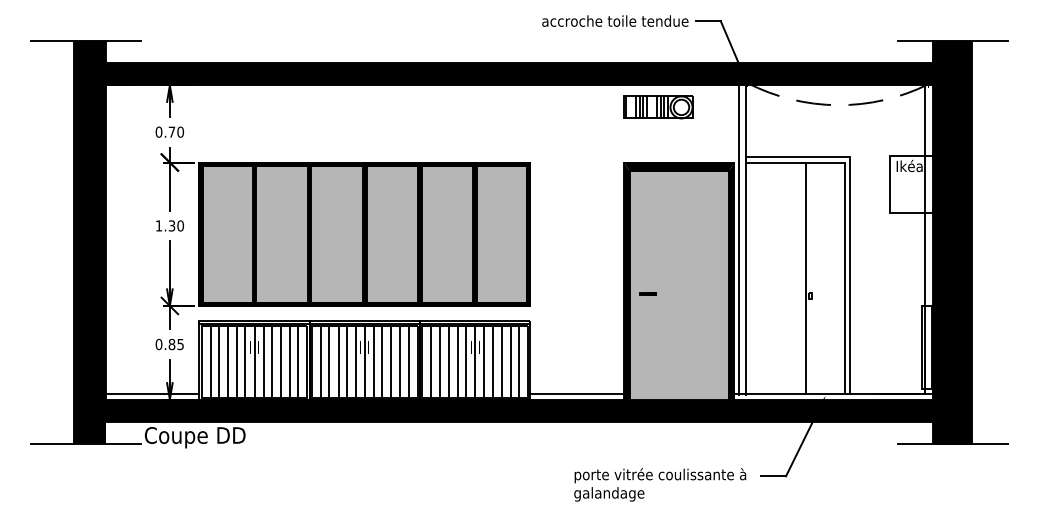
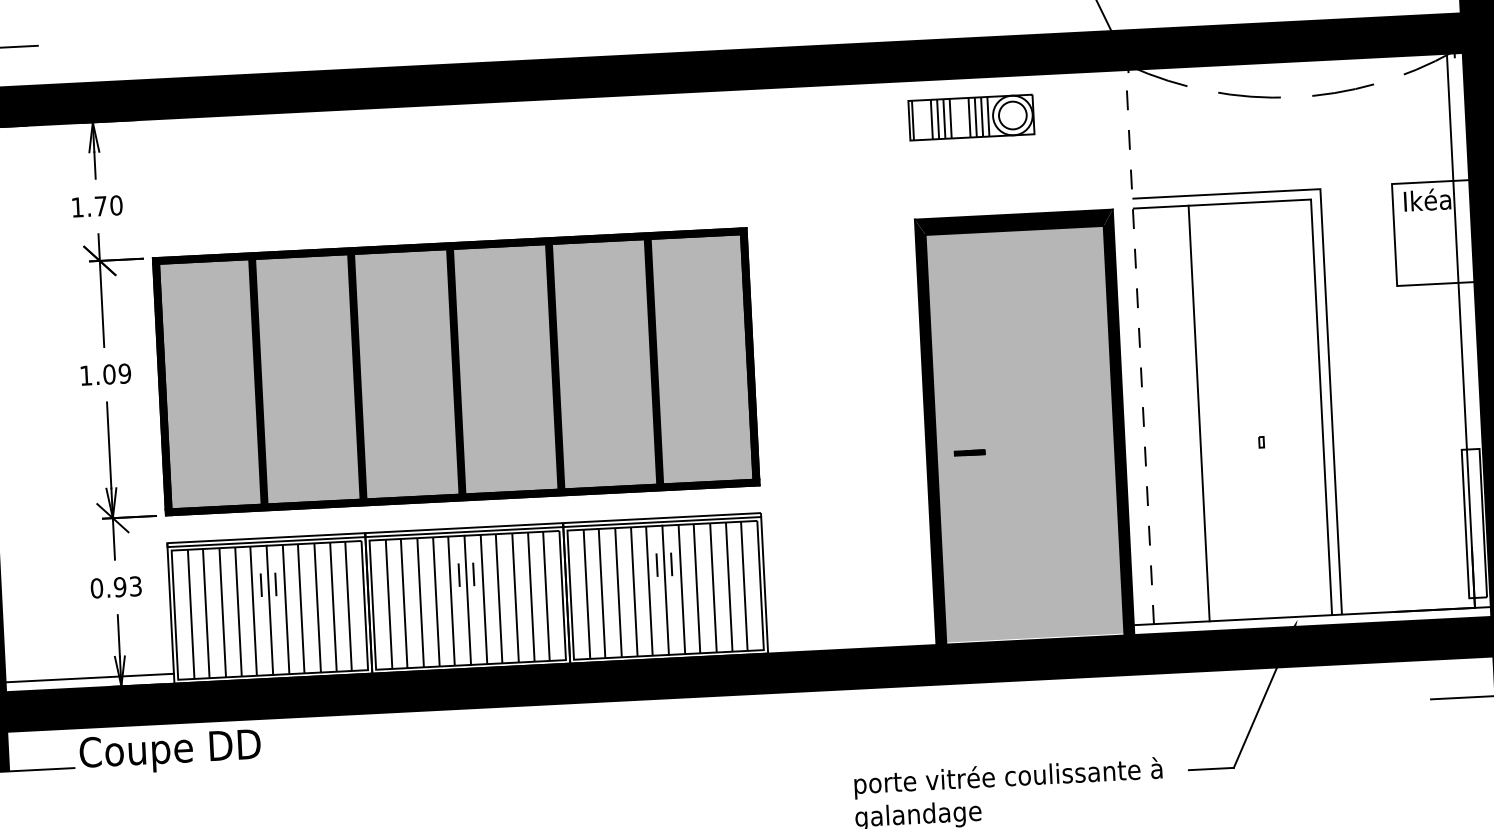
text: (158, 131) -> (76, 206), 0.70 -> 1.70
text: (175, 225) -> (115, 373), 1.30 -> 1.09
line: (739, 239) -> (1128, 347), removed
line: (745, 239) -> (1139, 346), solid -> dashed
line: (805, 278) -> (1198, 413), moved
text: (175, 344) -> (126, 586), 0.85 -> 0.93
line: (577, 394) -> (852, 640), removed

